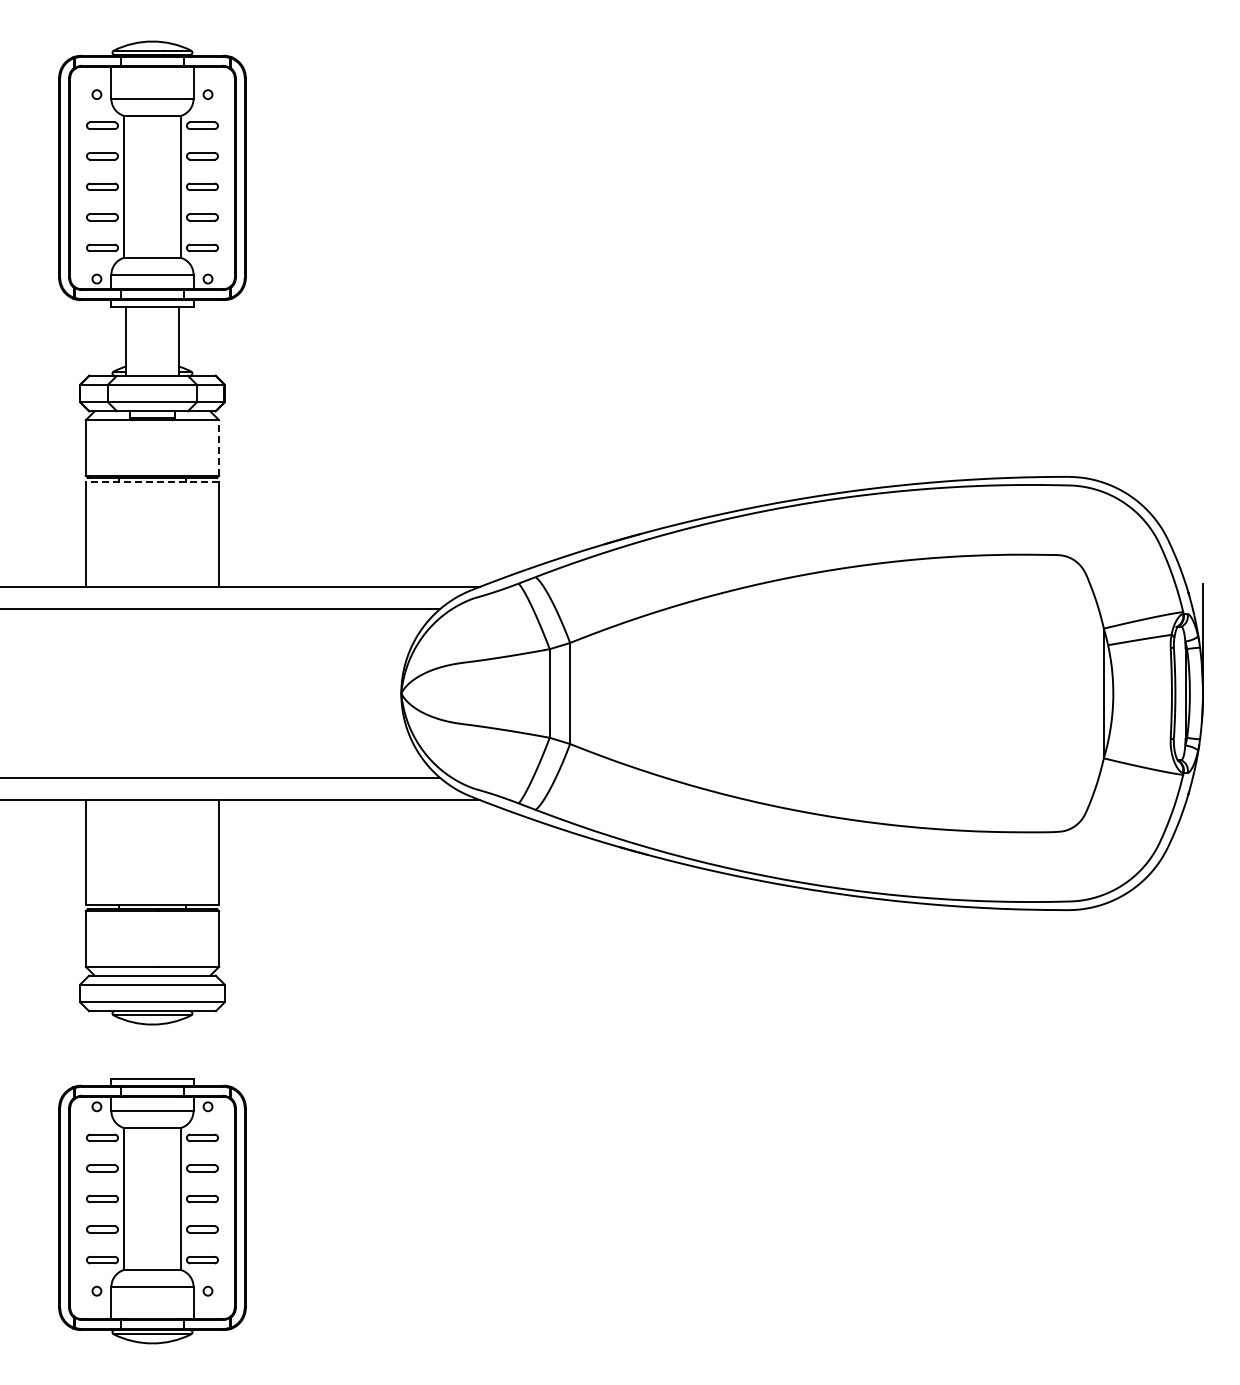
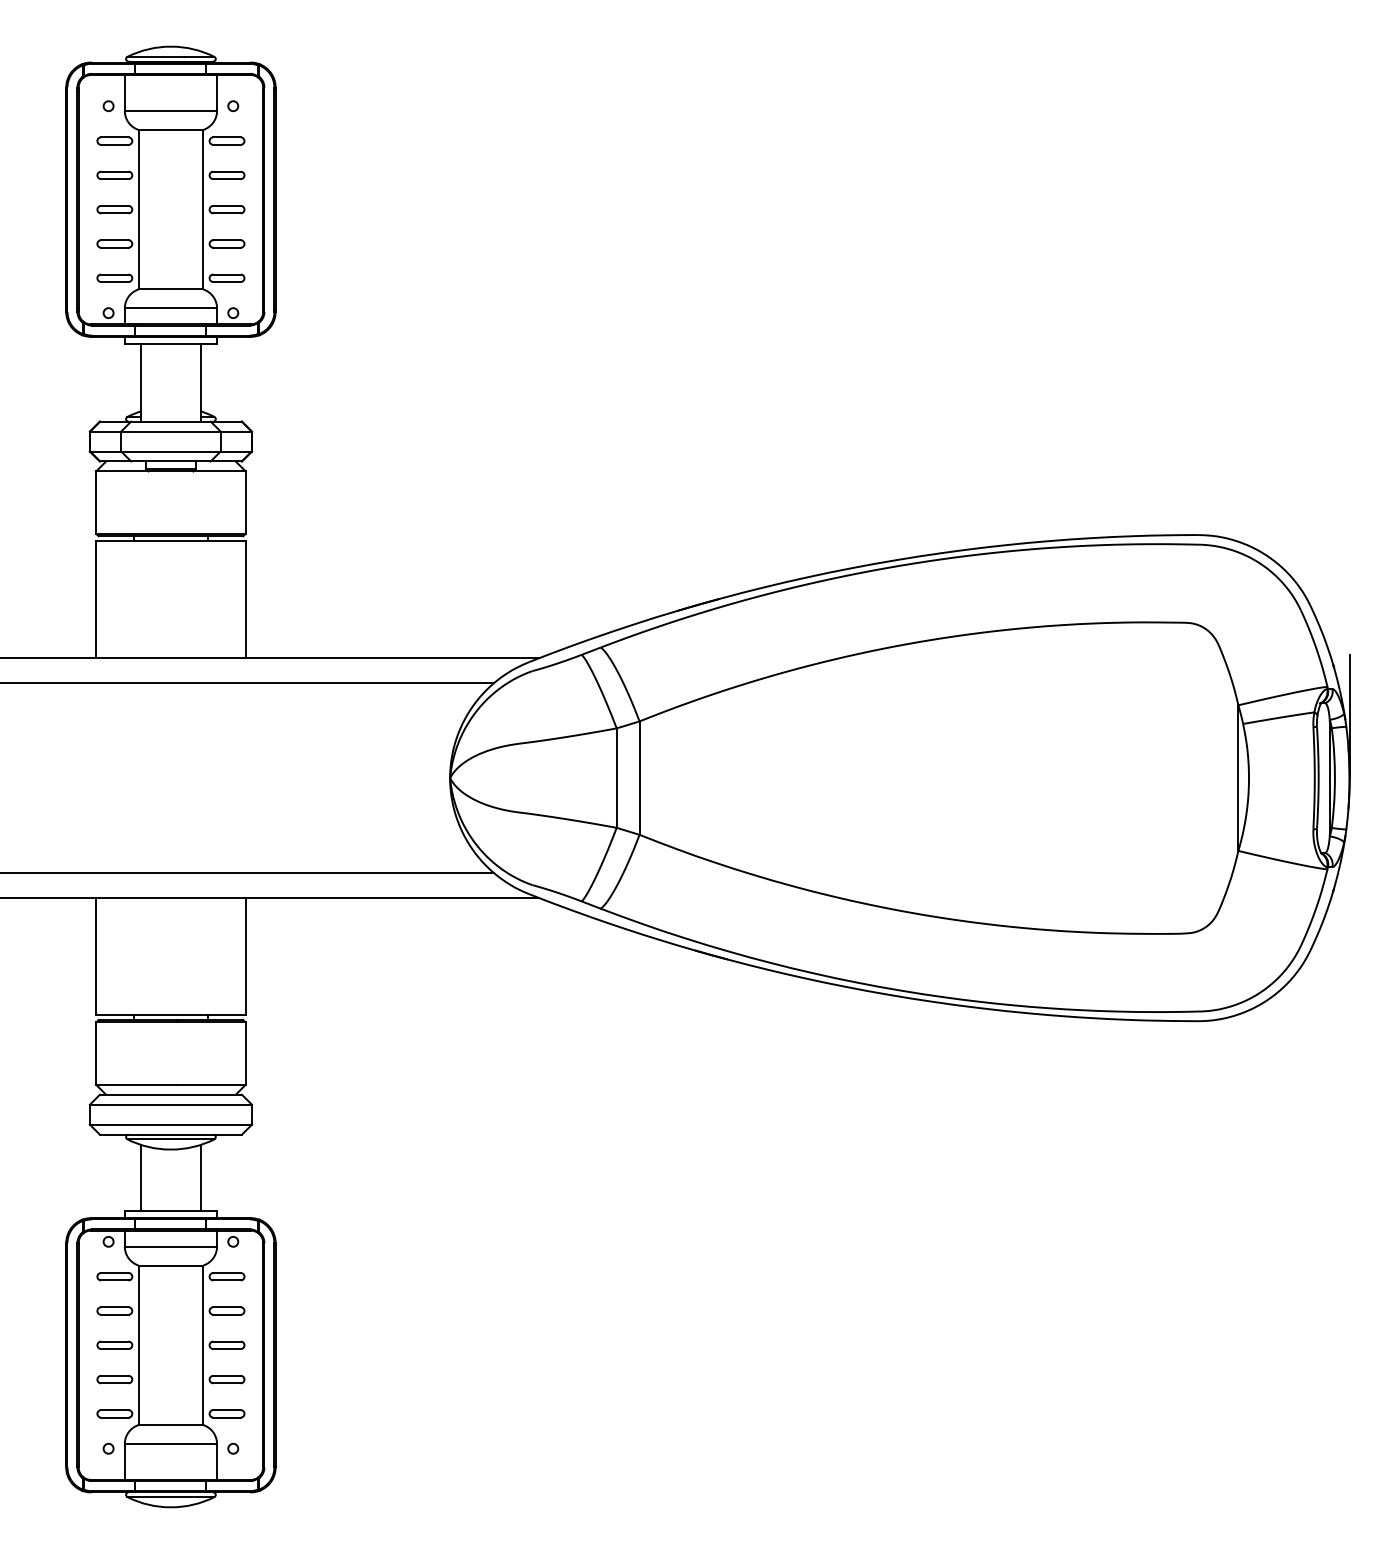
line: (219, 447) -> (246, 502), dashed -> solid
line: (152, 482) -> (170, 541), dashed -> solid
line: (125, 1049) -> (140, 1177), added
line: (179, 1049) -> (201, 1177), added

